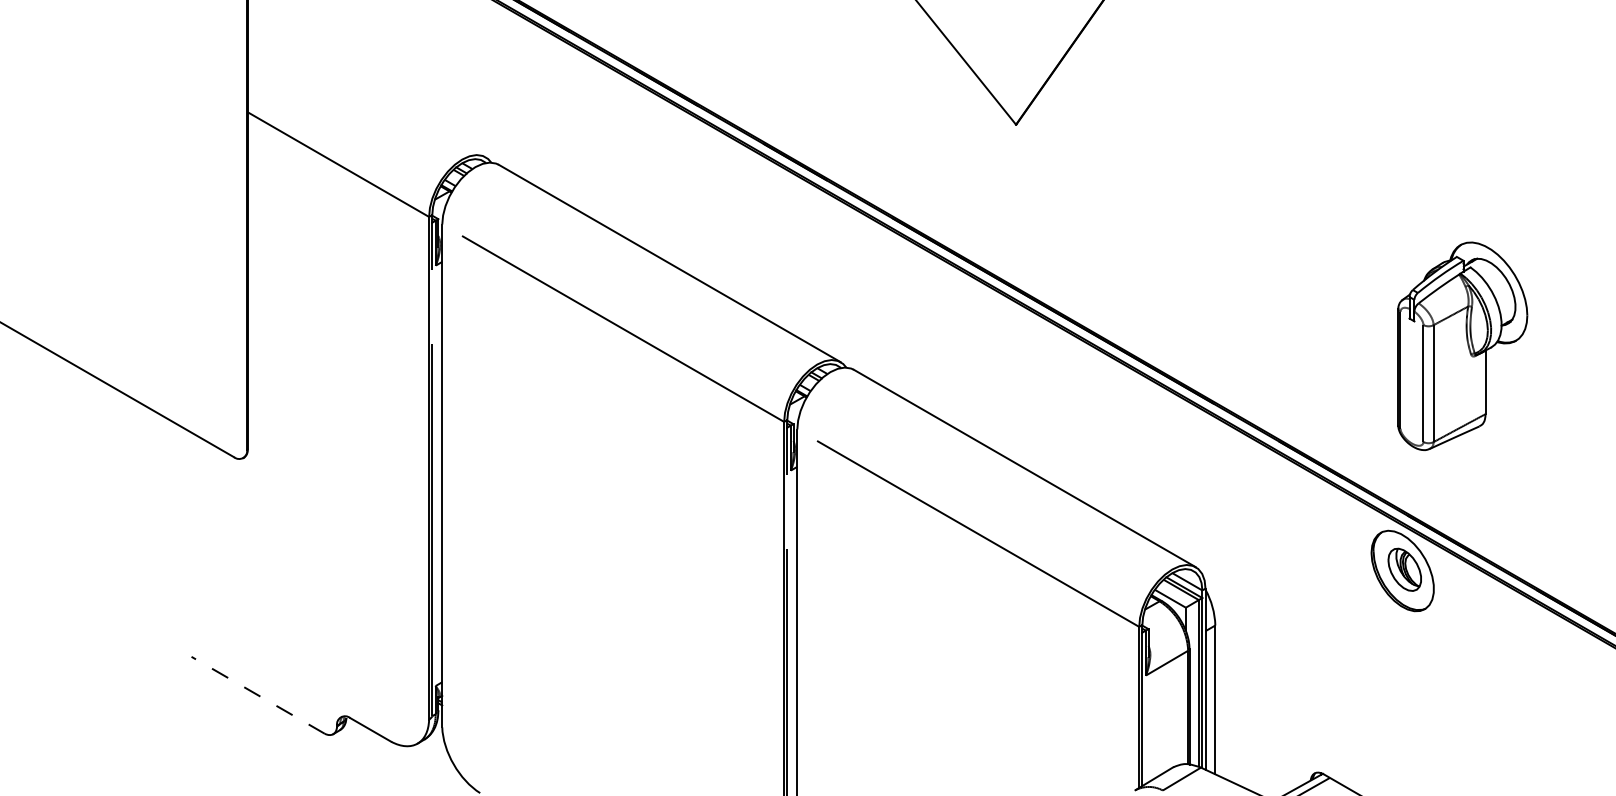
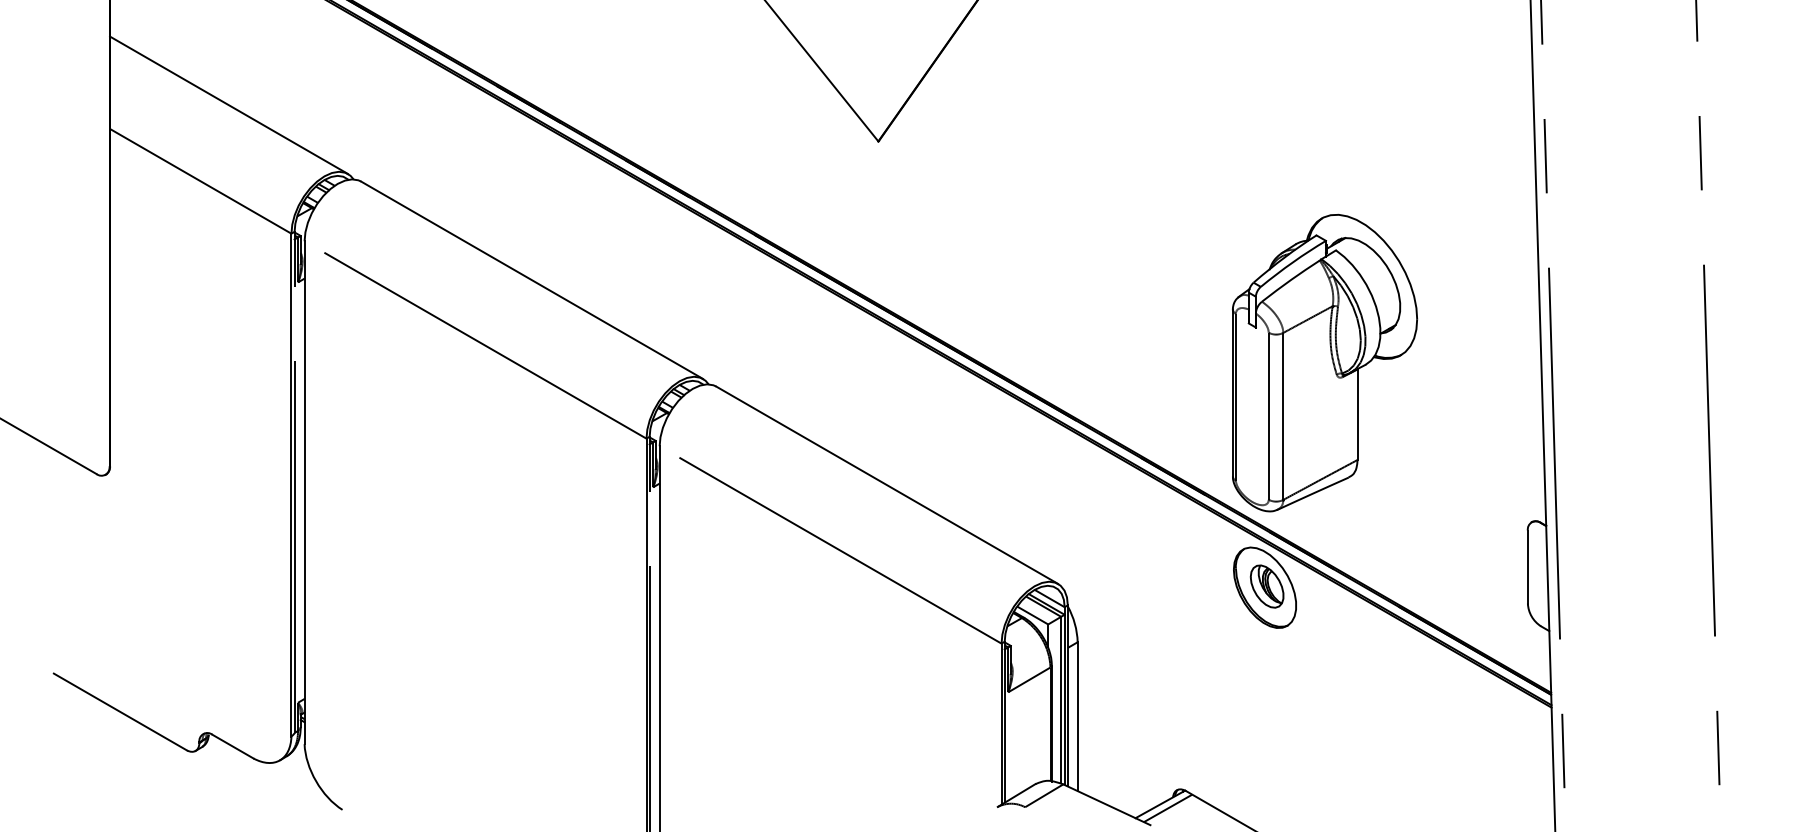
line: (367, 87) -> (229, 104), added
part: (1463, 345) -> (1325, 362), size x1.43
line: (258, 695) -> (120, 712), dashed -> solid

